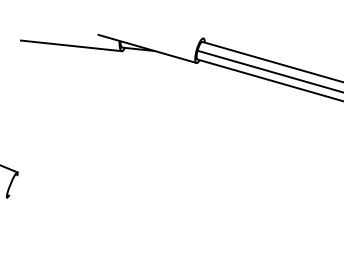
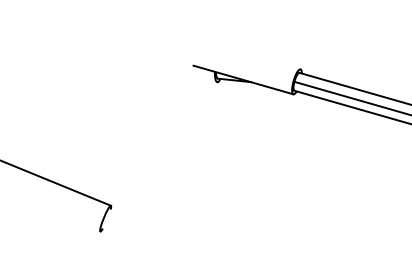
line: (70, 45) -> (165, 76), removed

